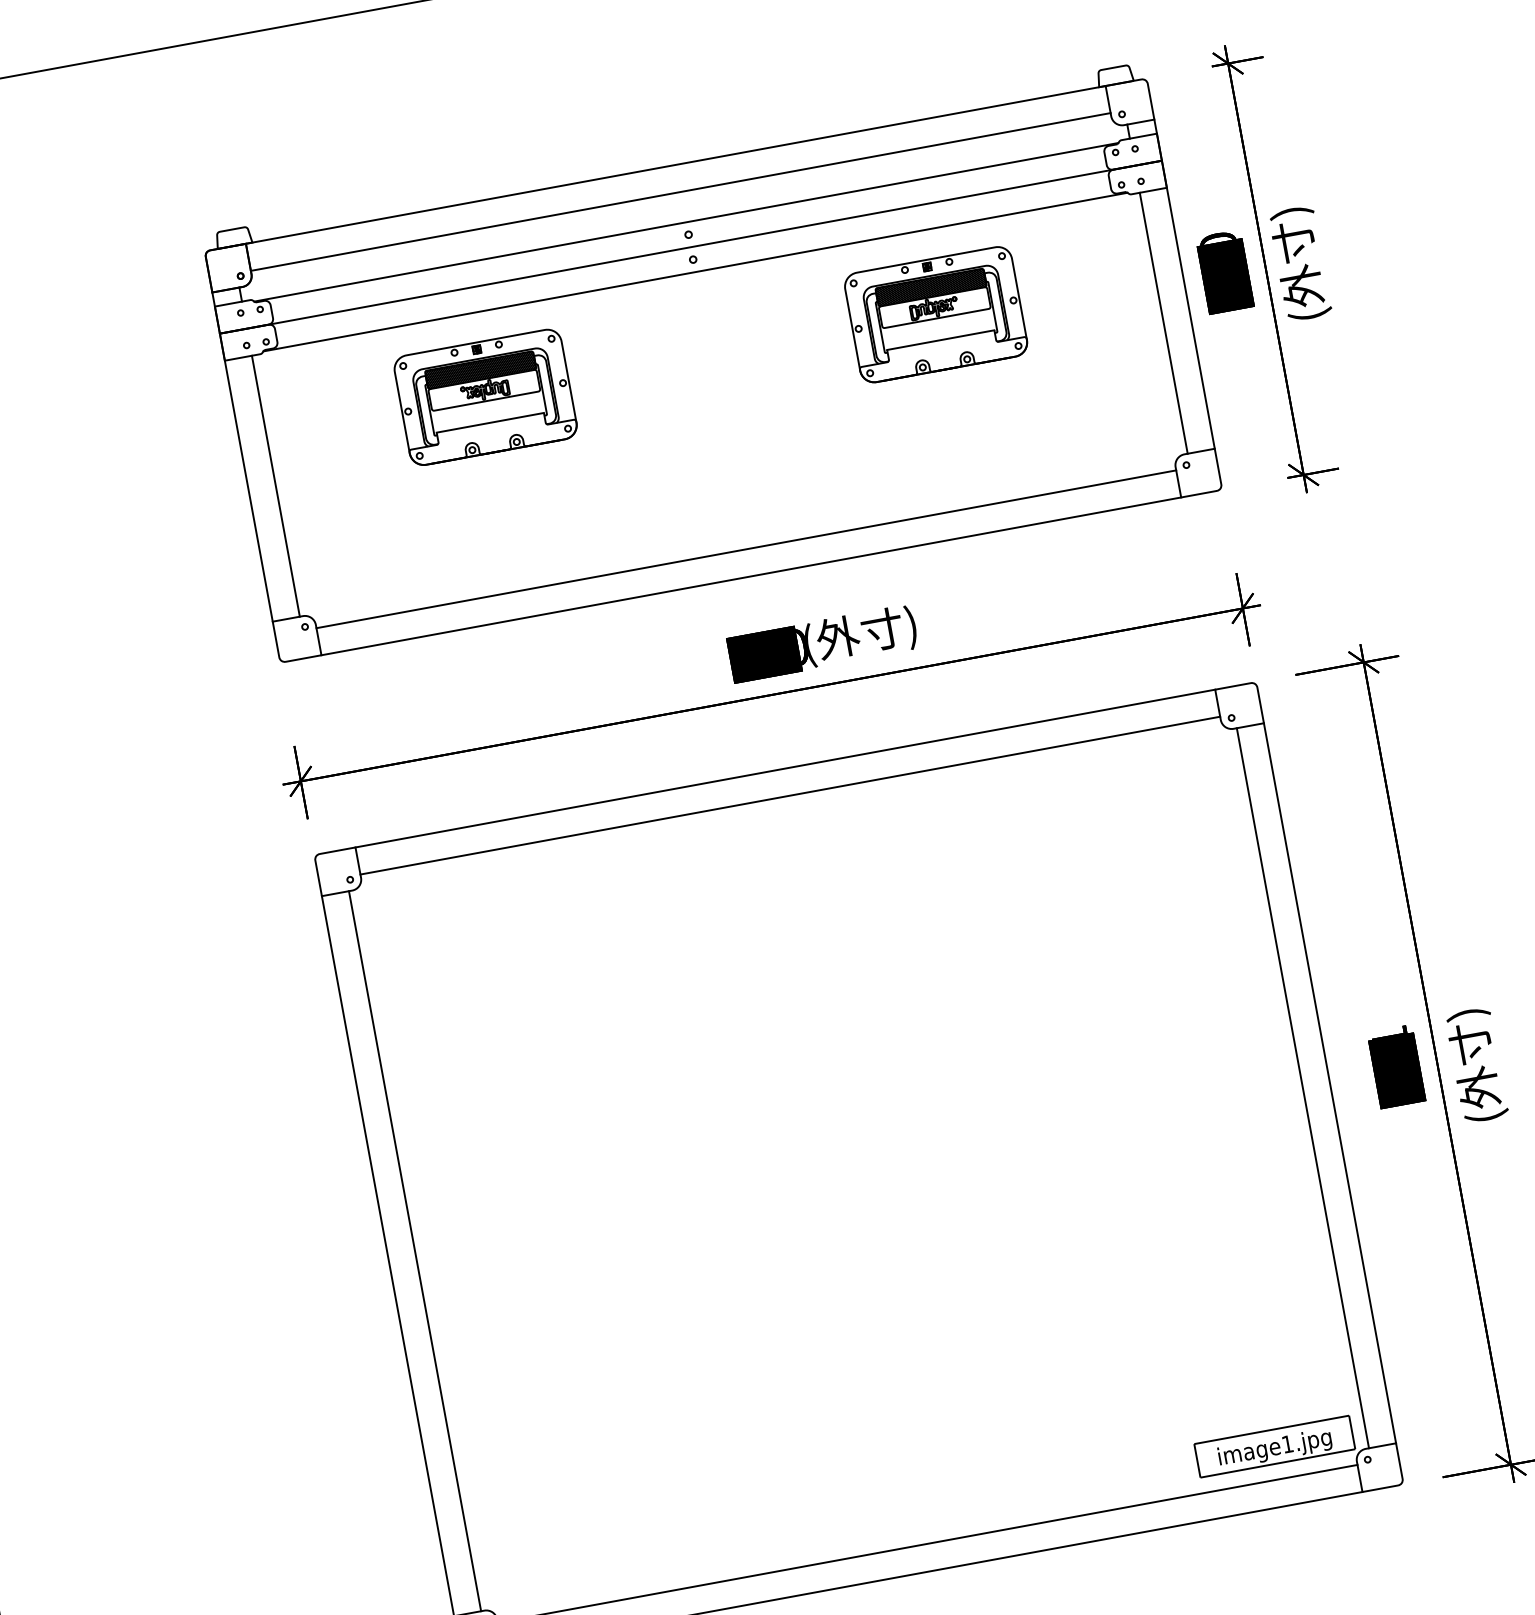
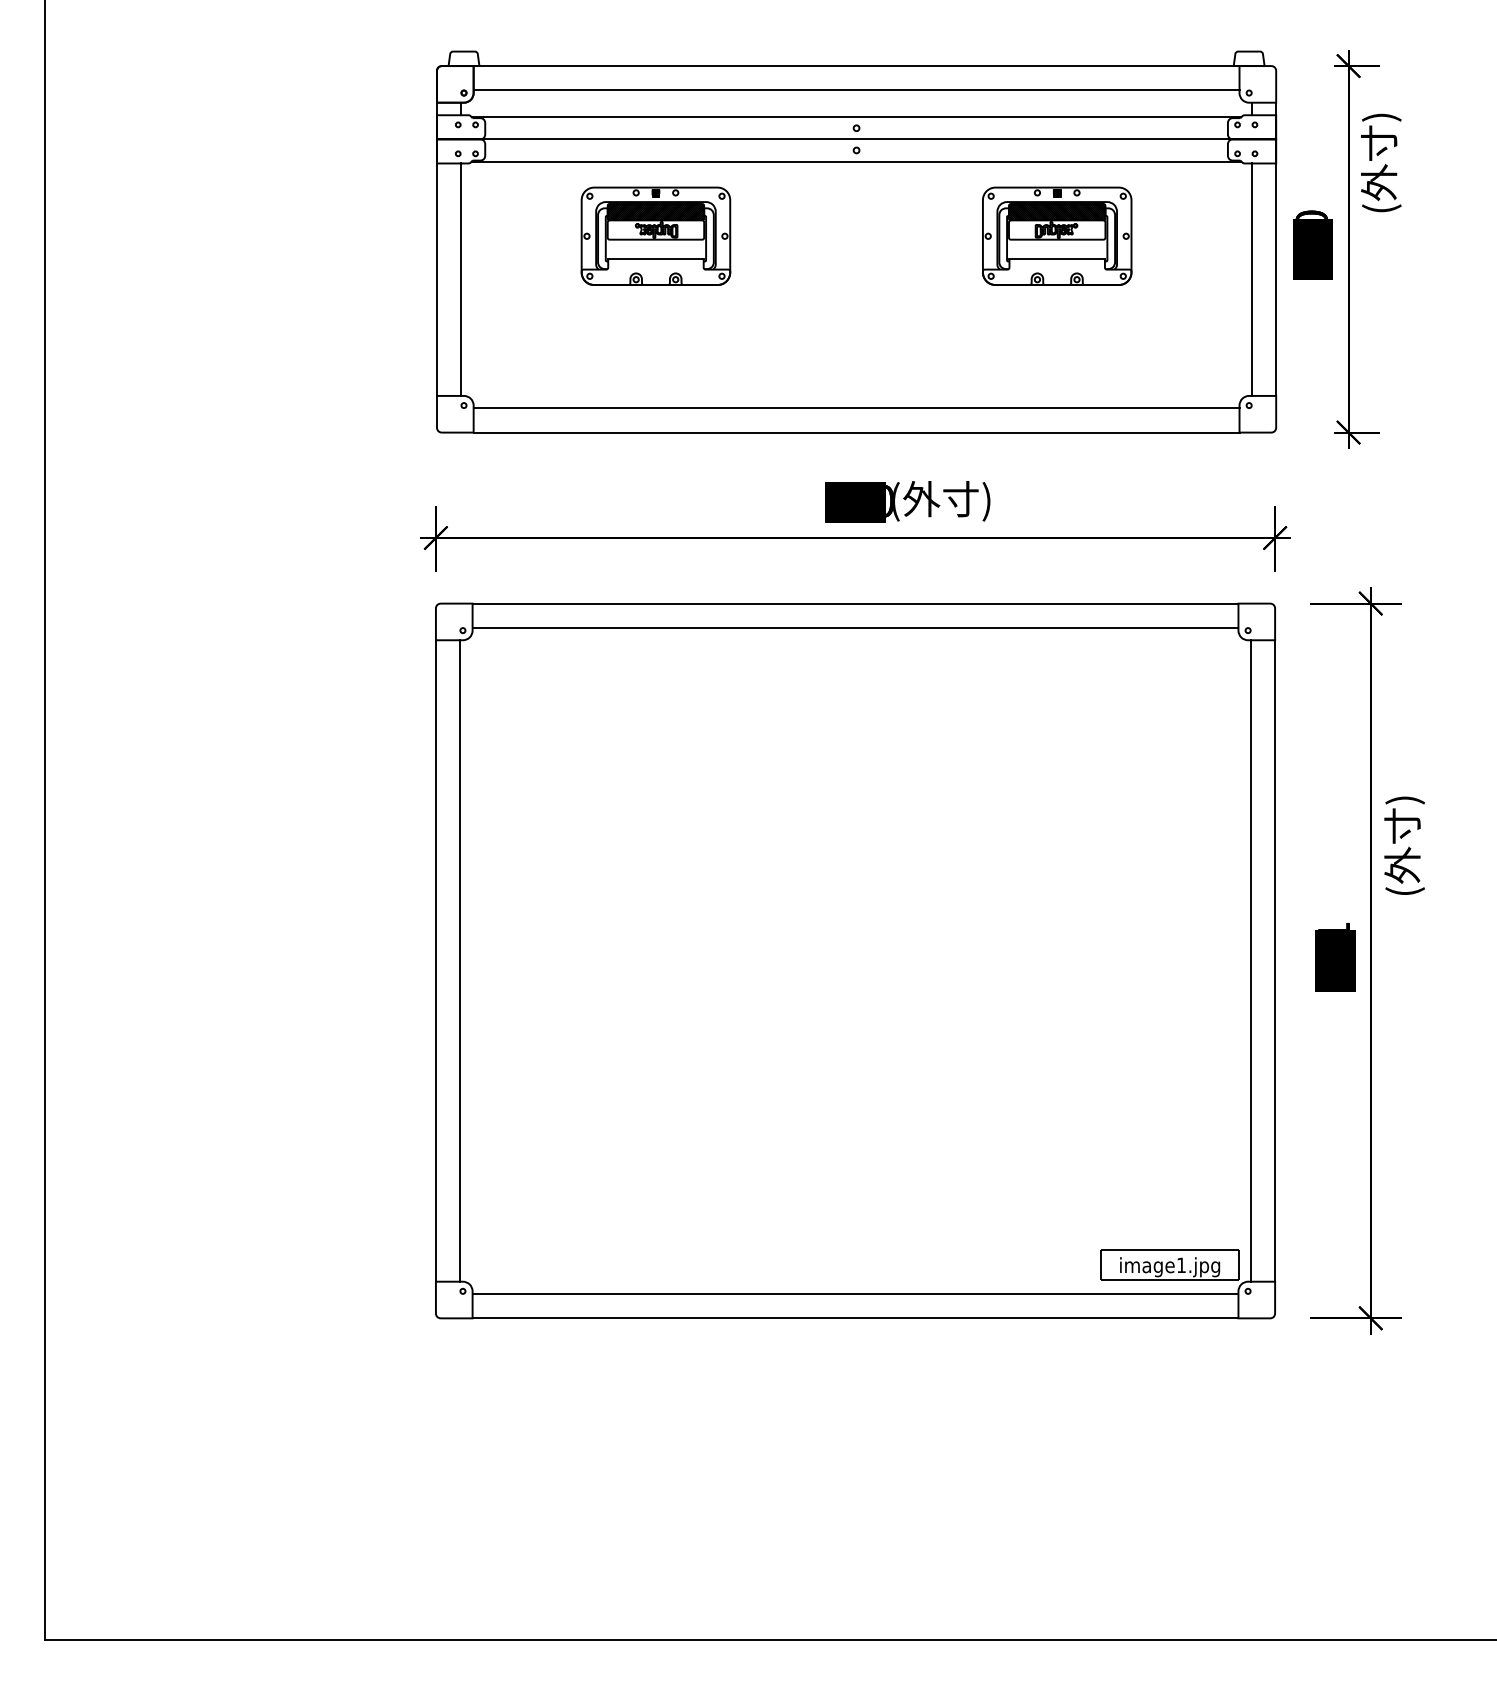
text: (1300, 263) -> (1381, 162), moved
text: (1476, 1065) -> (1404, 845), moved

